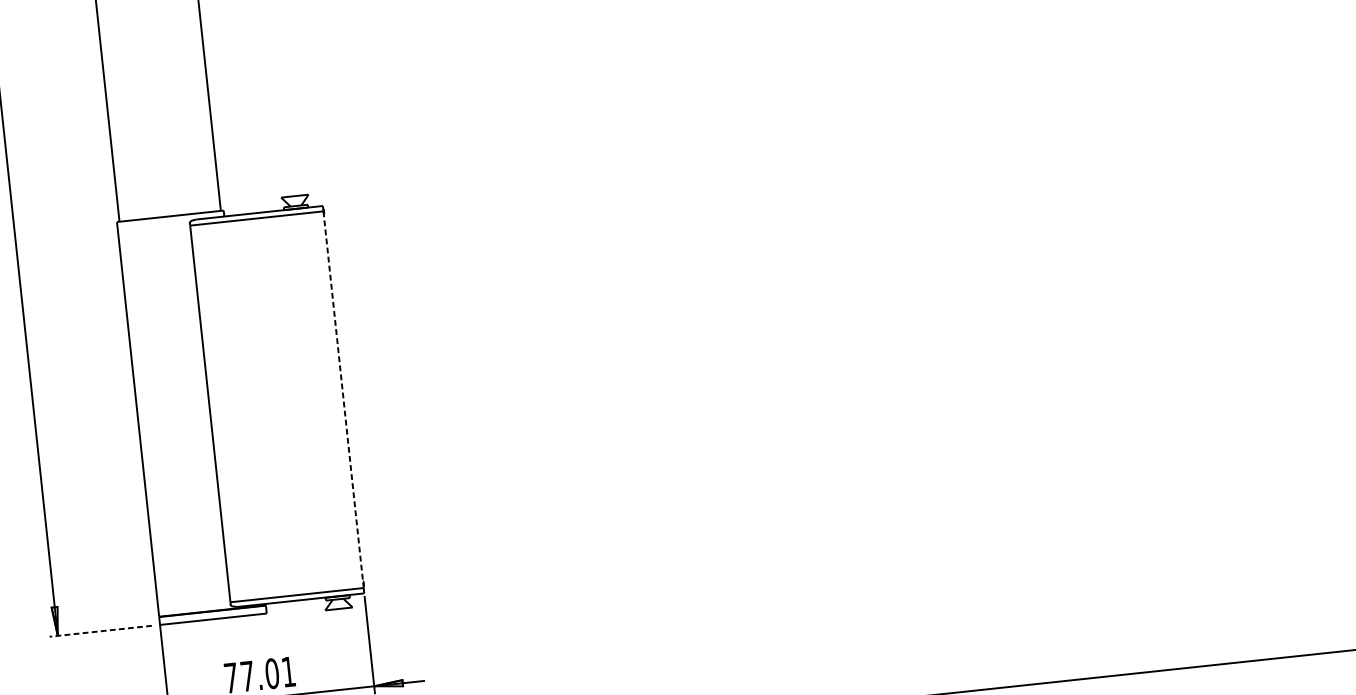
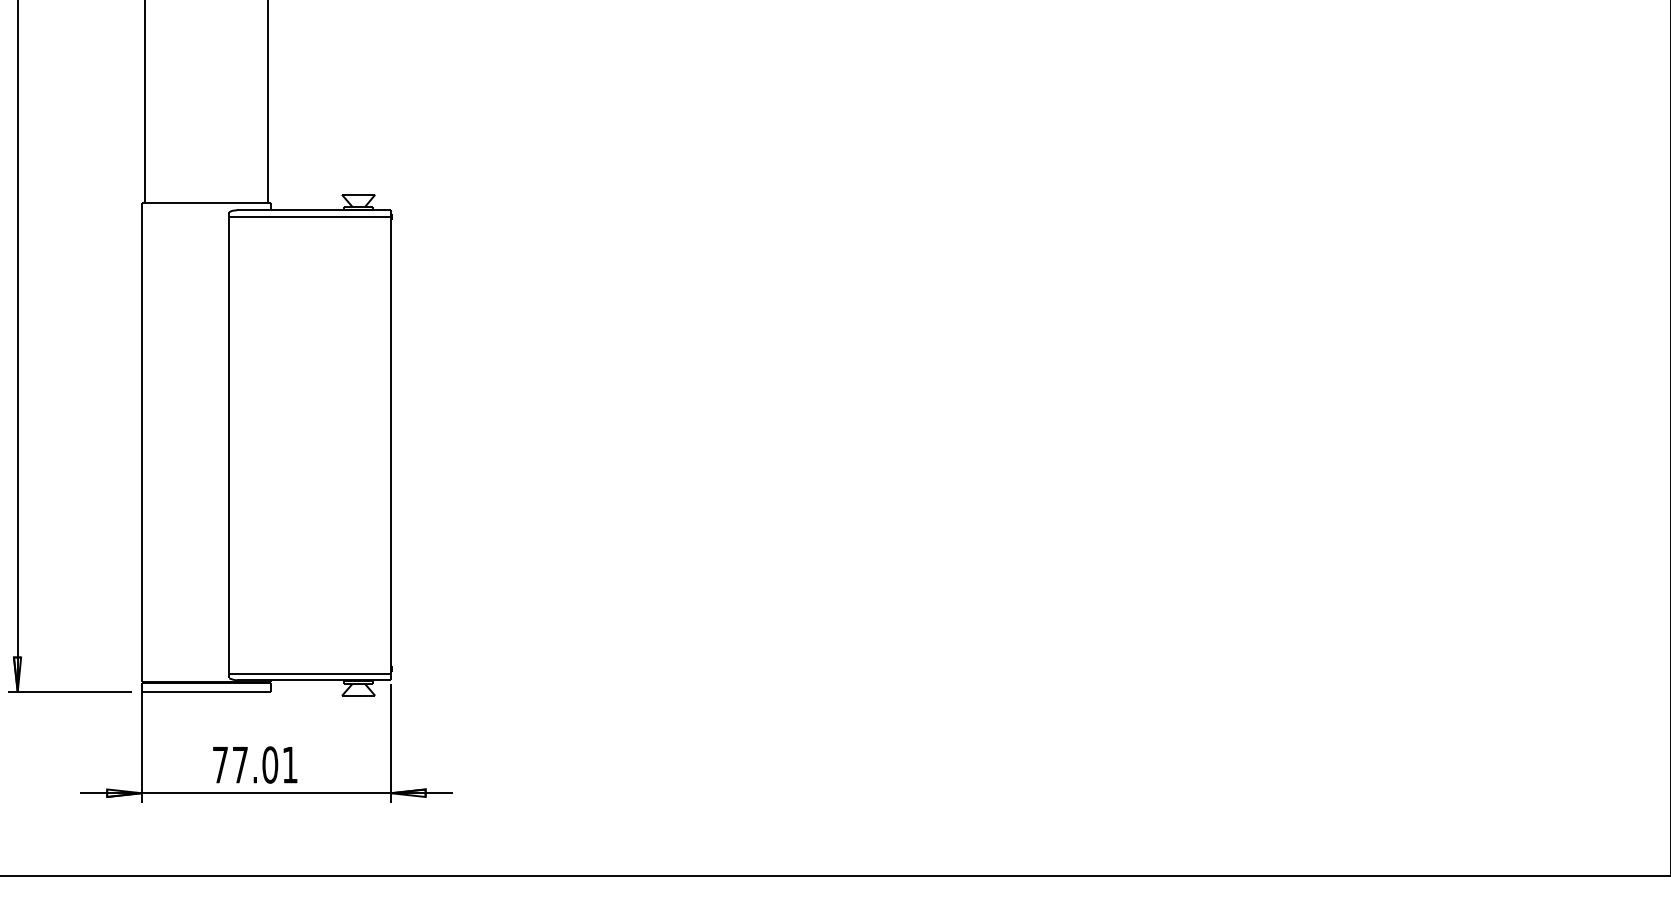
line: (344, 399) -> (391, 445), dashed -> solid
line: (100, 631) -> (69, 692), dashed -> solid

